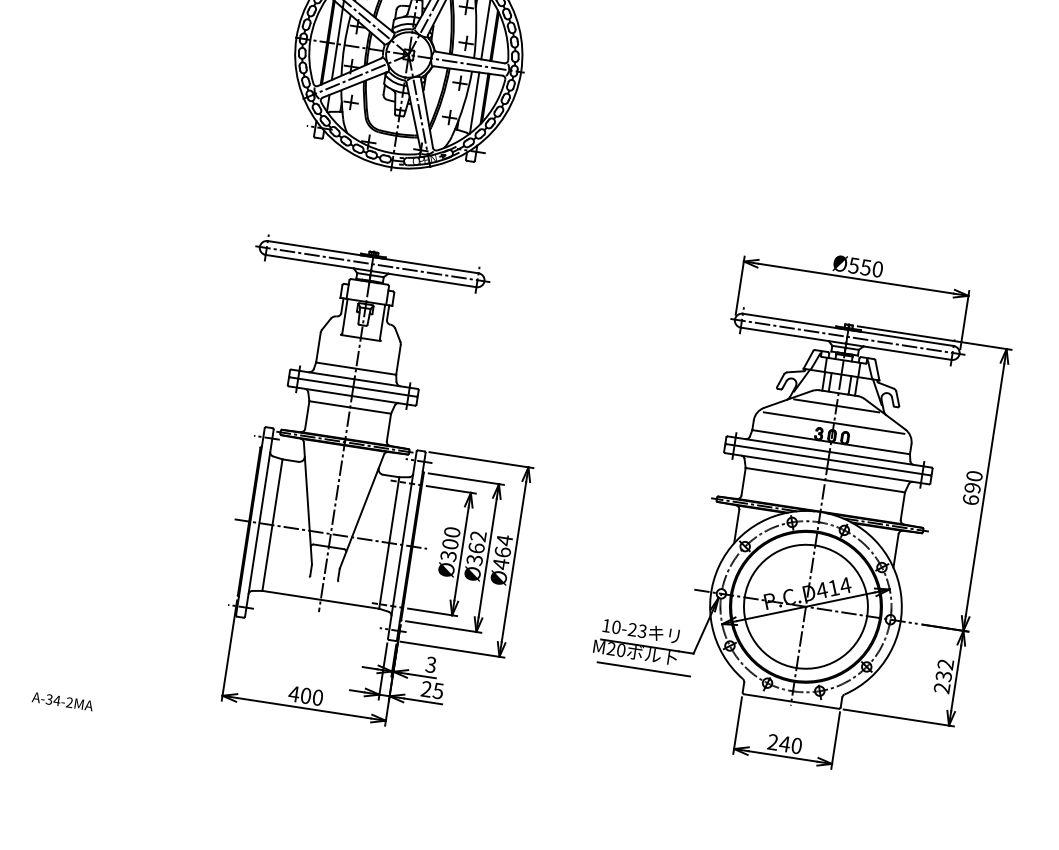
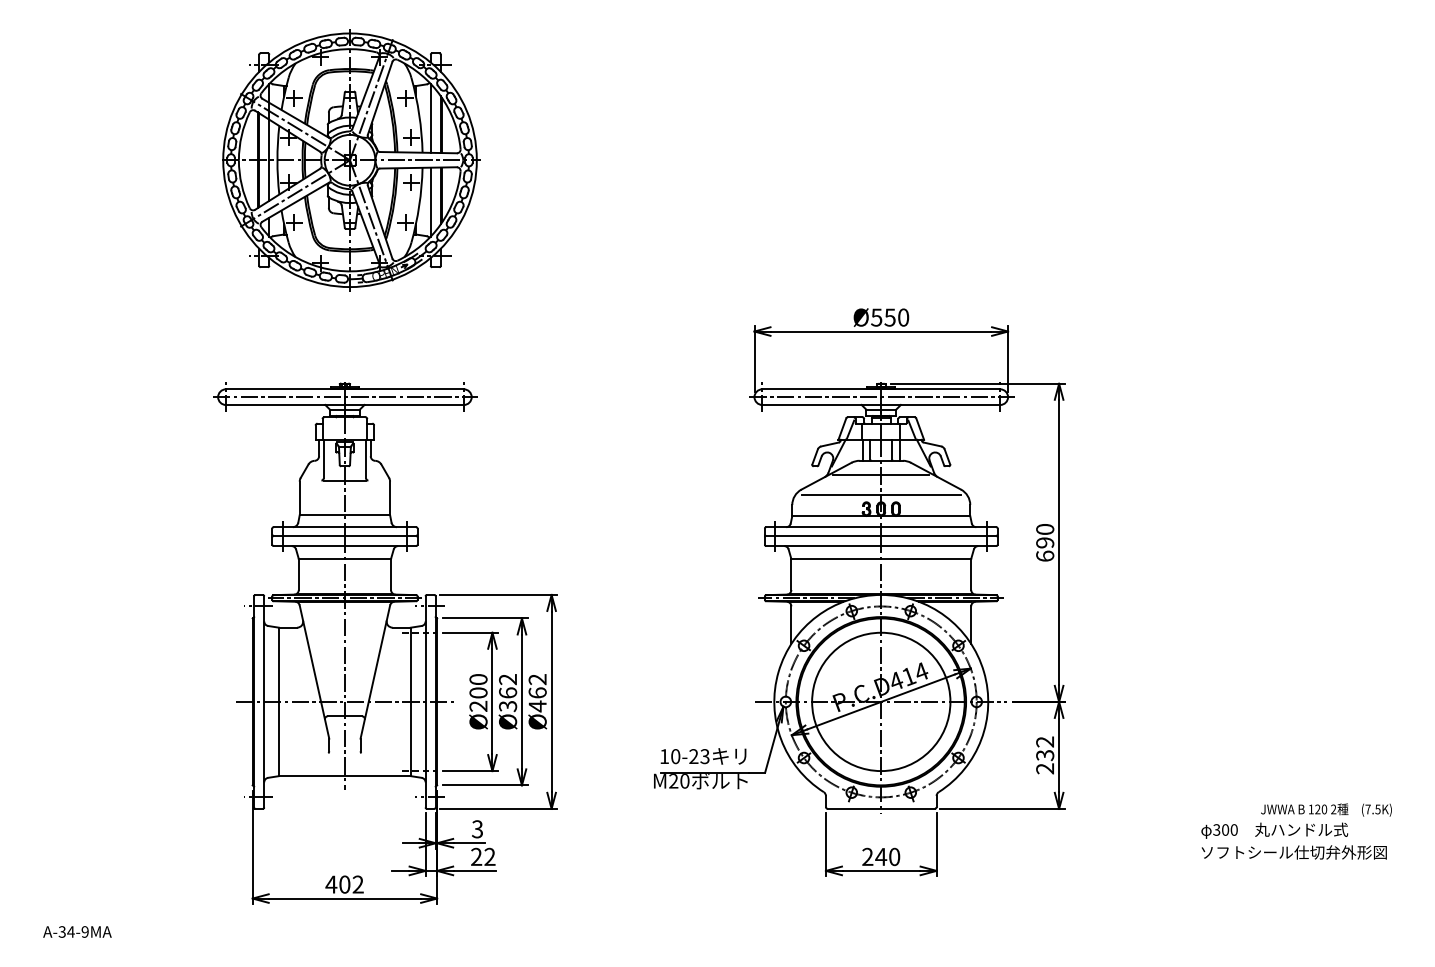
text: (504, 540) -> (537, 679), Ø464 -> Ø462
text: (448, 556) -> (478, 706), Ø300 -> Ø200
line: (643, 669) -> (712, 798), removed
text: (437, 690) -> (489, 856), 25 -> 22
text: (317, 697) -> (357, 884), 400 -> 402
text: (69, 702) -> (84, 931), A-34-2MA -> A-34-9MA

